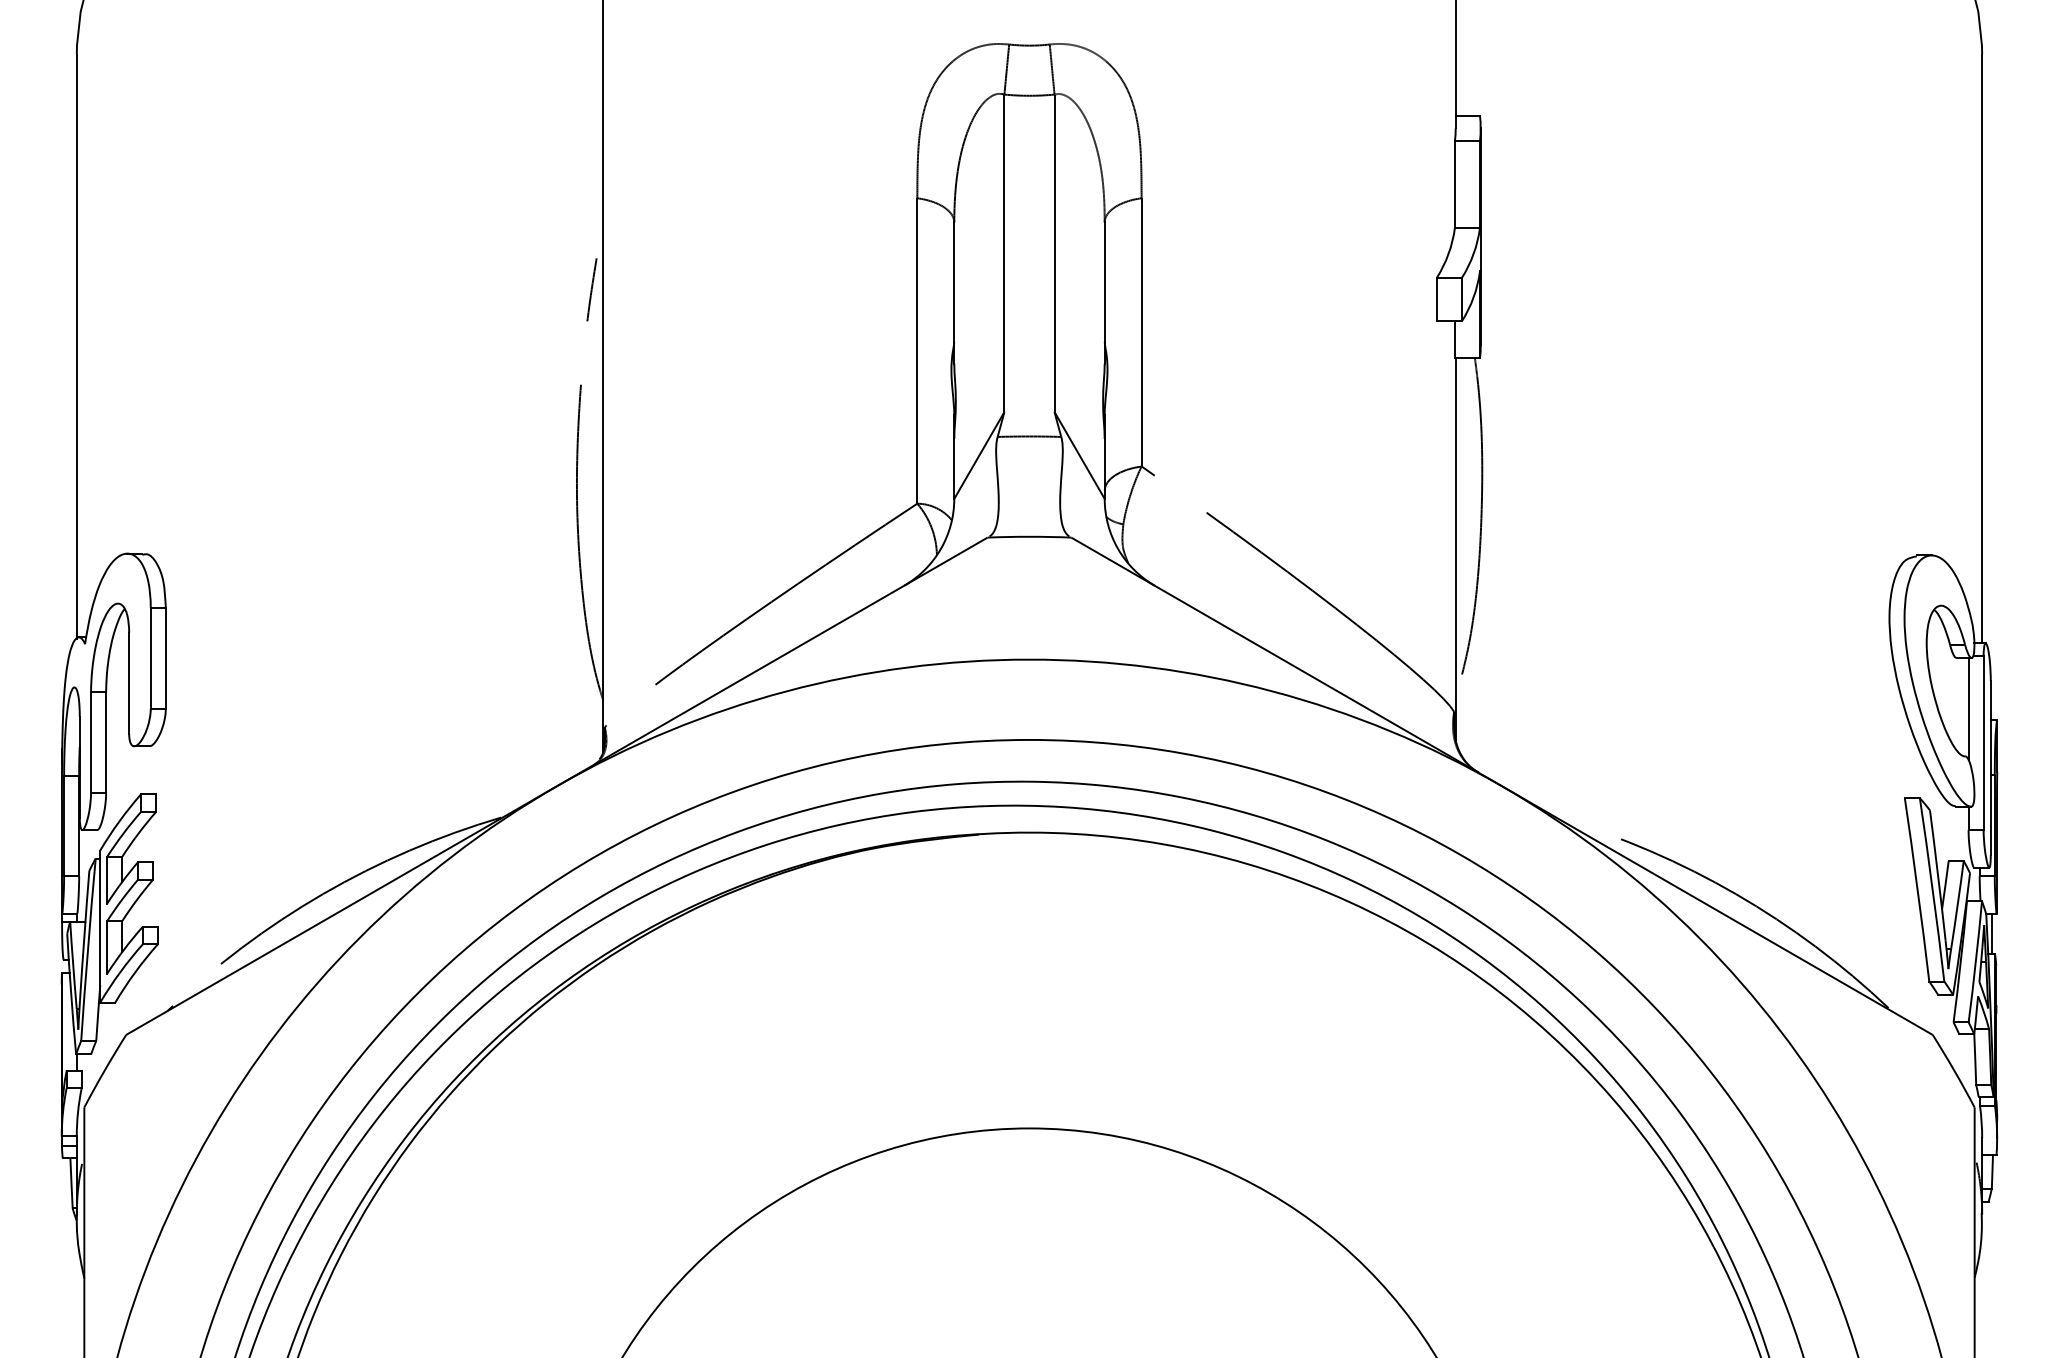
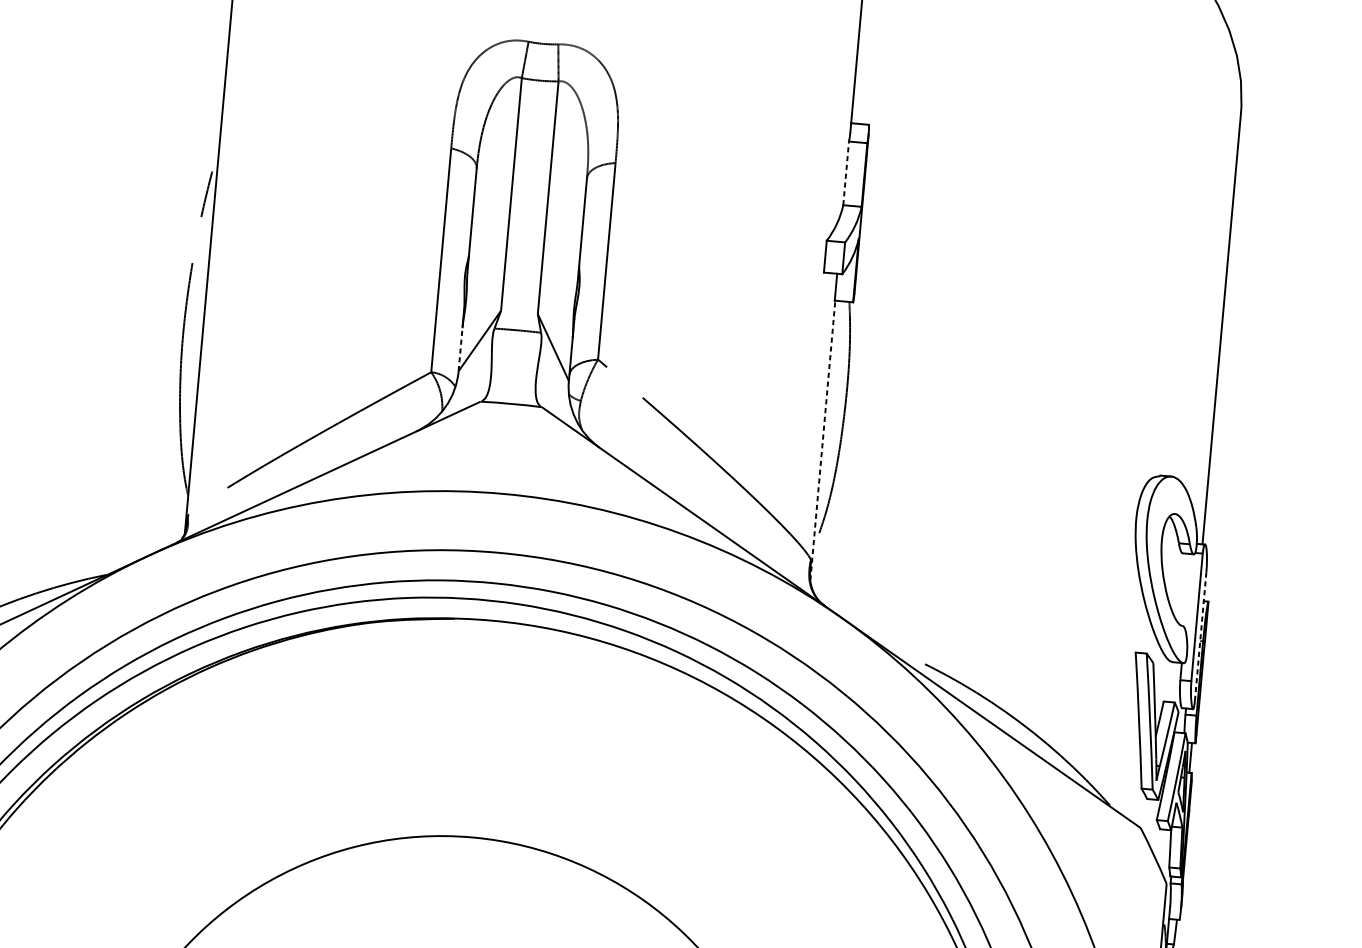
line: (1454, 183) -> (845, 172), solid -> dashed
line: (954, 468) -> (460, 348), solid -> dashed
line: (1455, 548) -> (822, 440), solid -> dashed
line: (1968, 709) -> (1188, 591), removed
line: (1990, 768) -> (1200, 636), solid -> dashed

